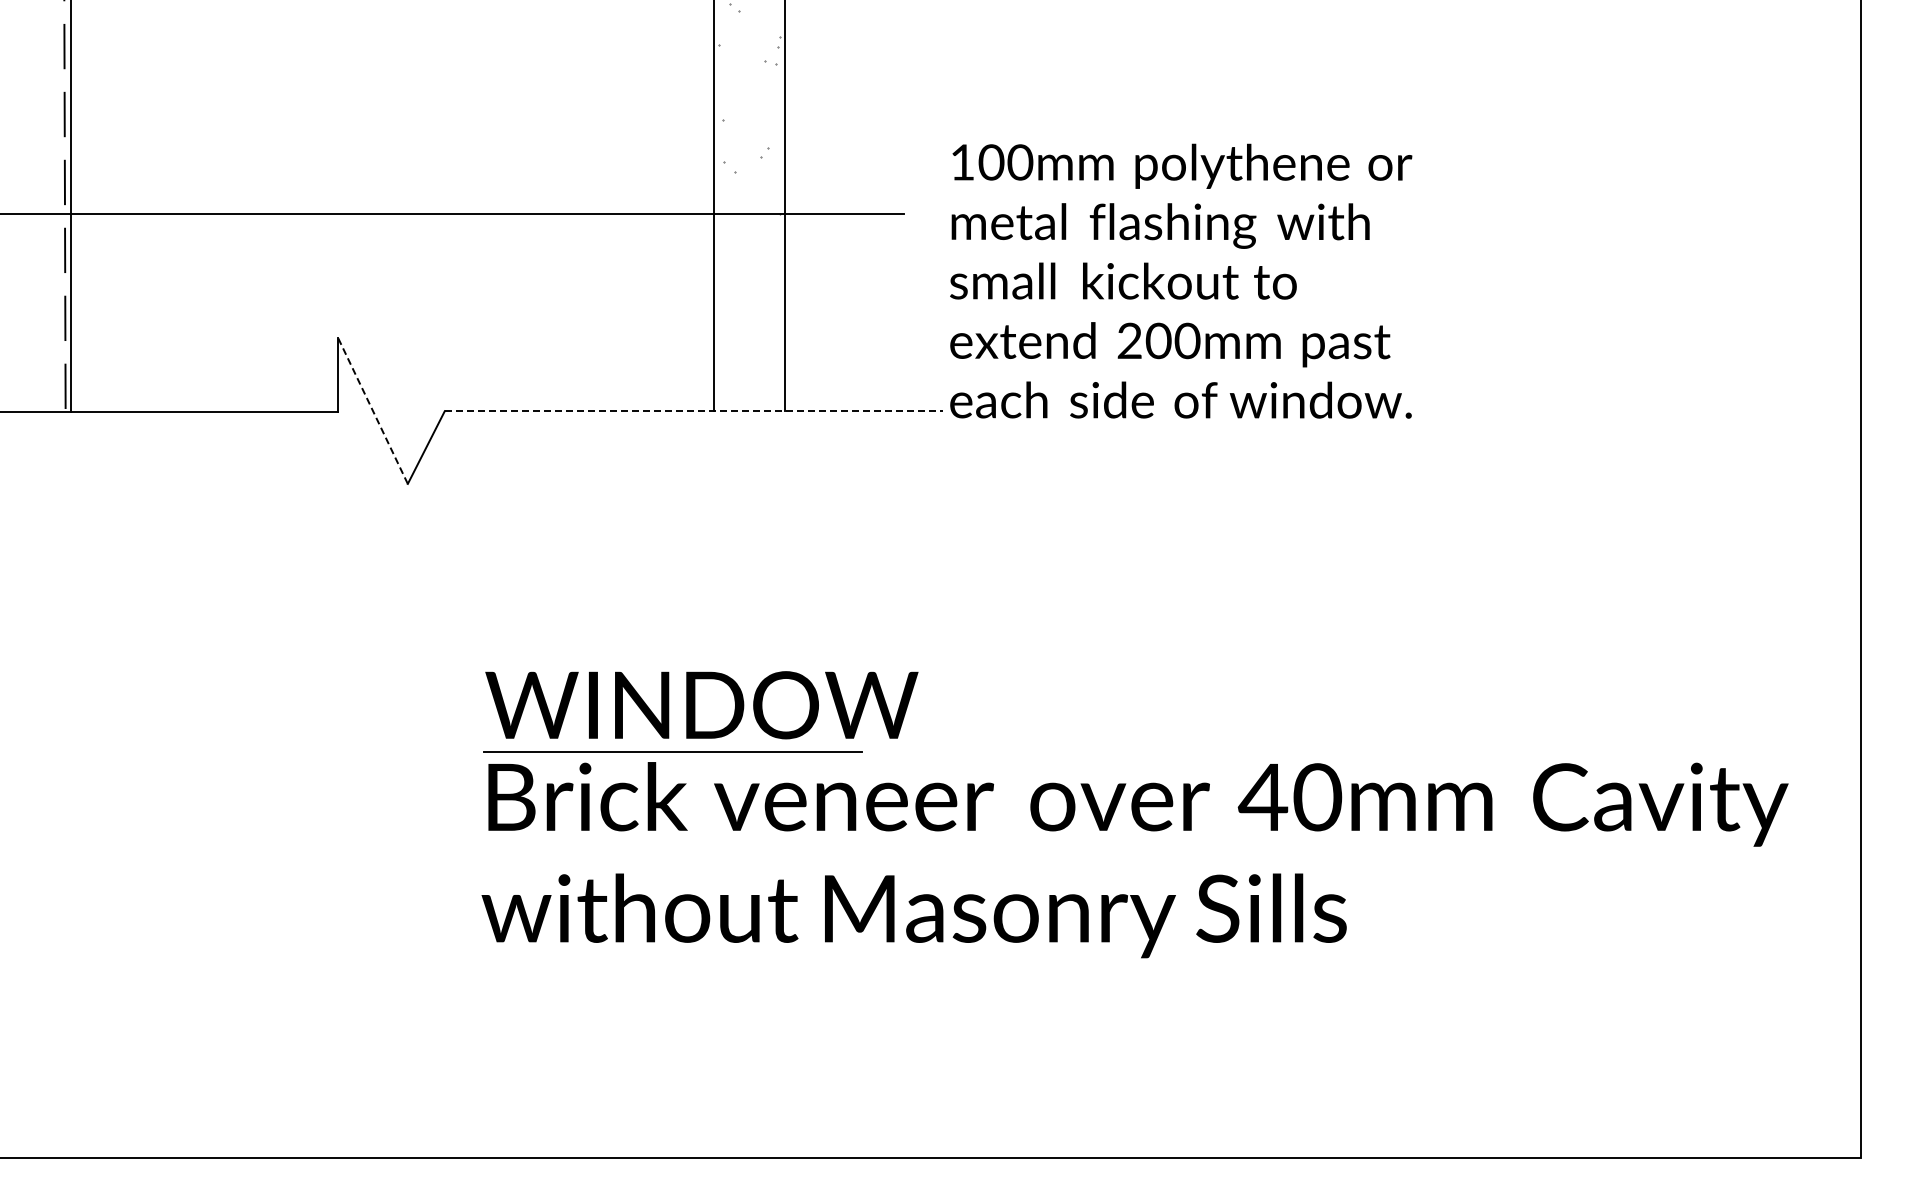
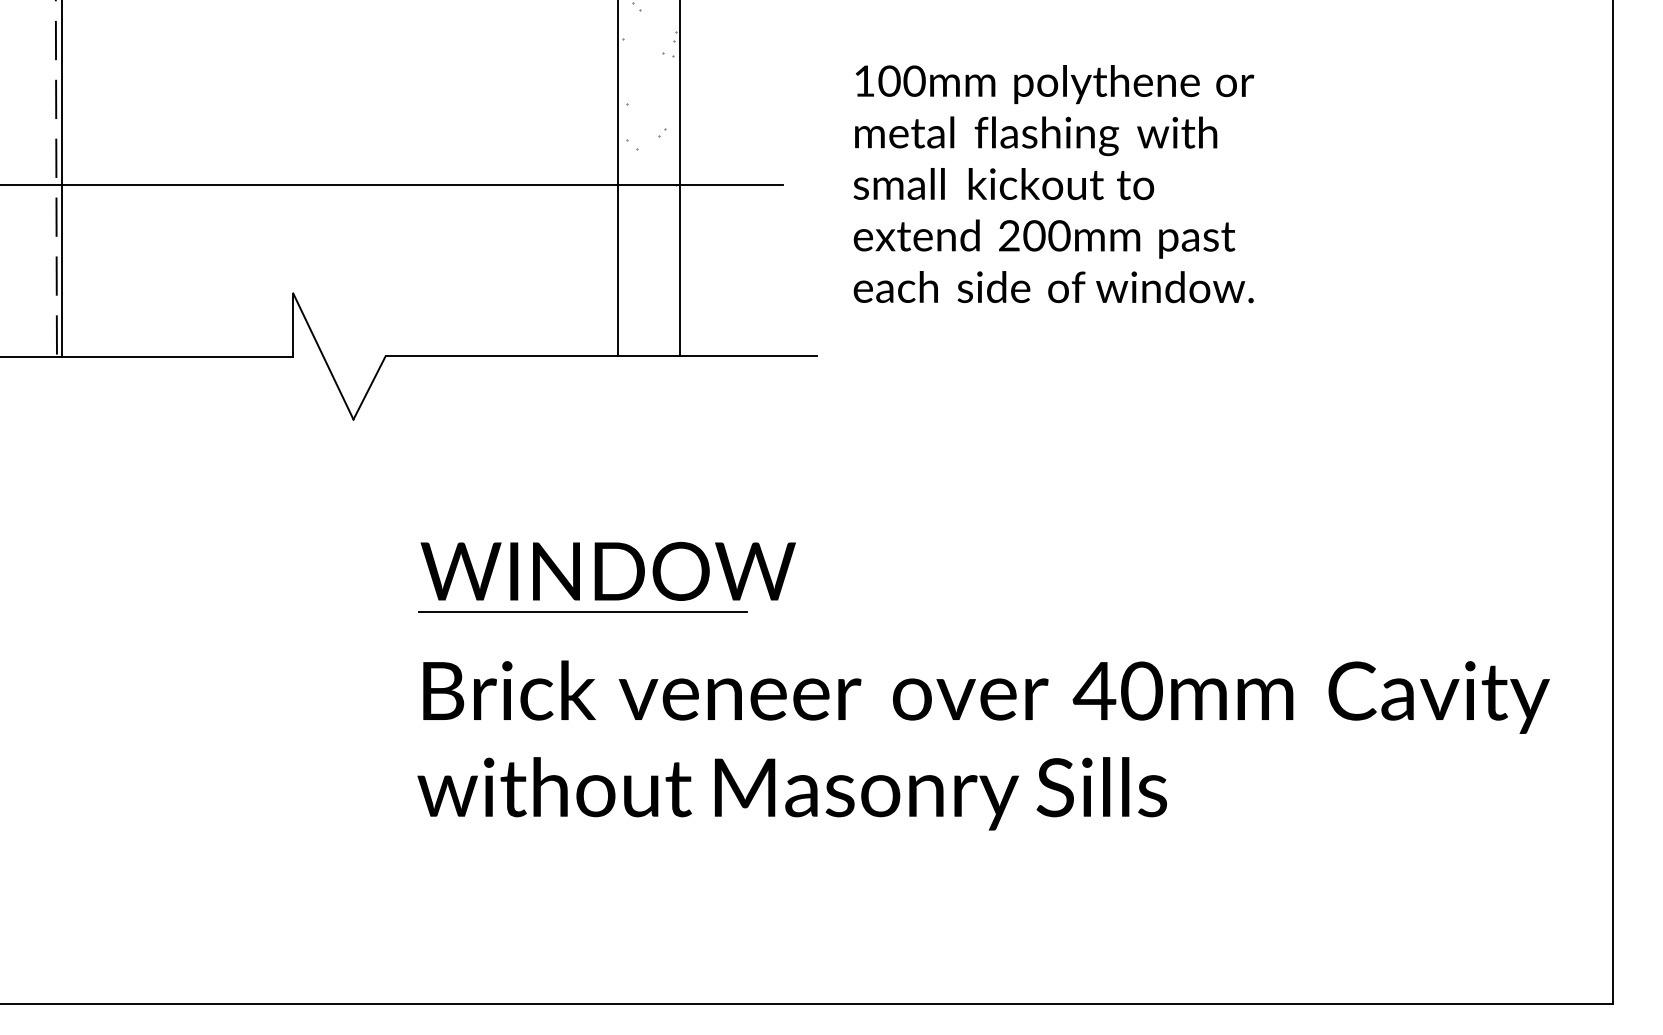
text: (1181, 280) -> (1054, 183), moved
line: (373, 411) -> (323, 356), dashed -> solid
line: (694, 411) -> (601, 356), dashed -> solid
part: (700, 711) -> (607, 576), moved

